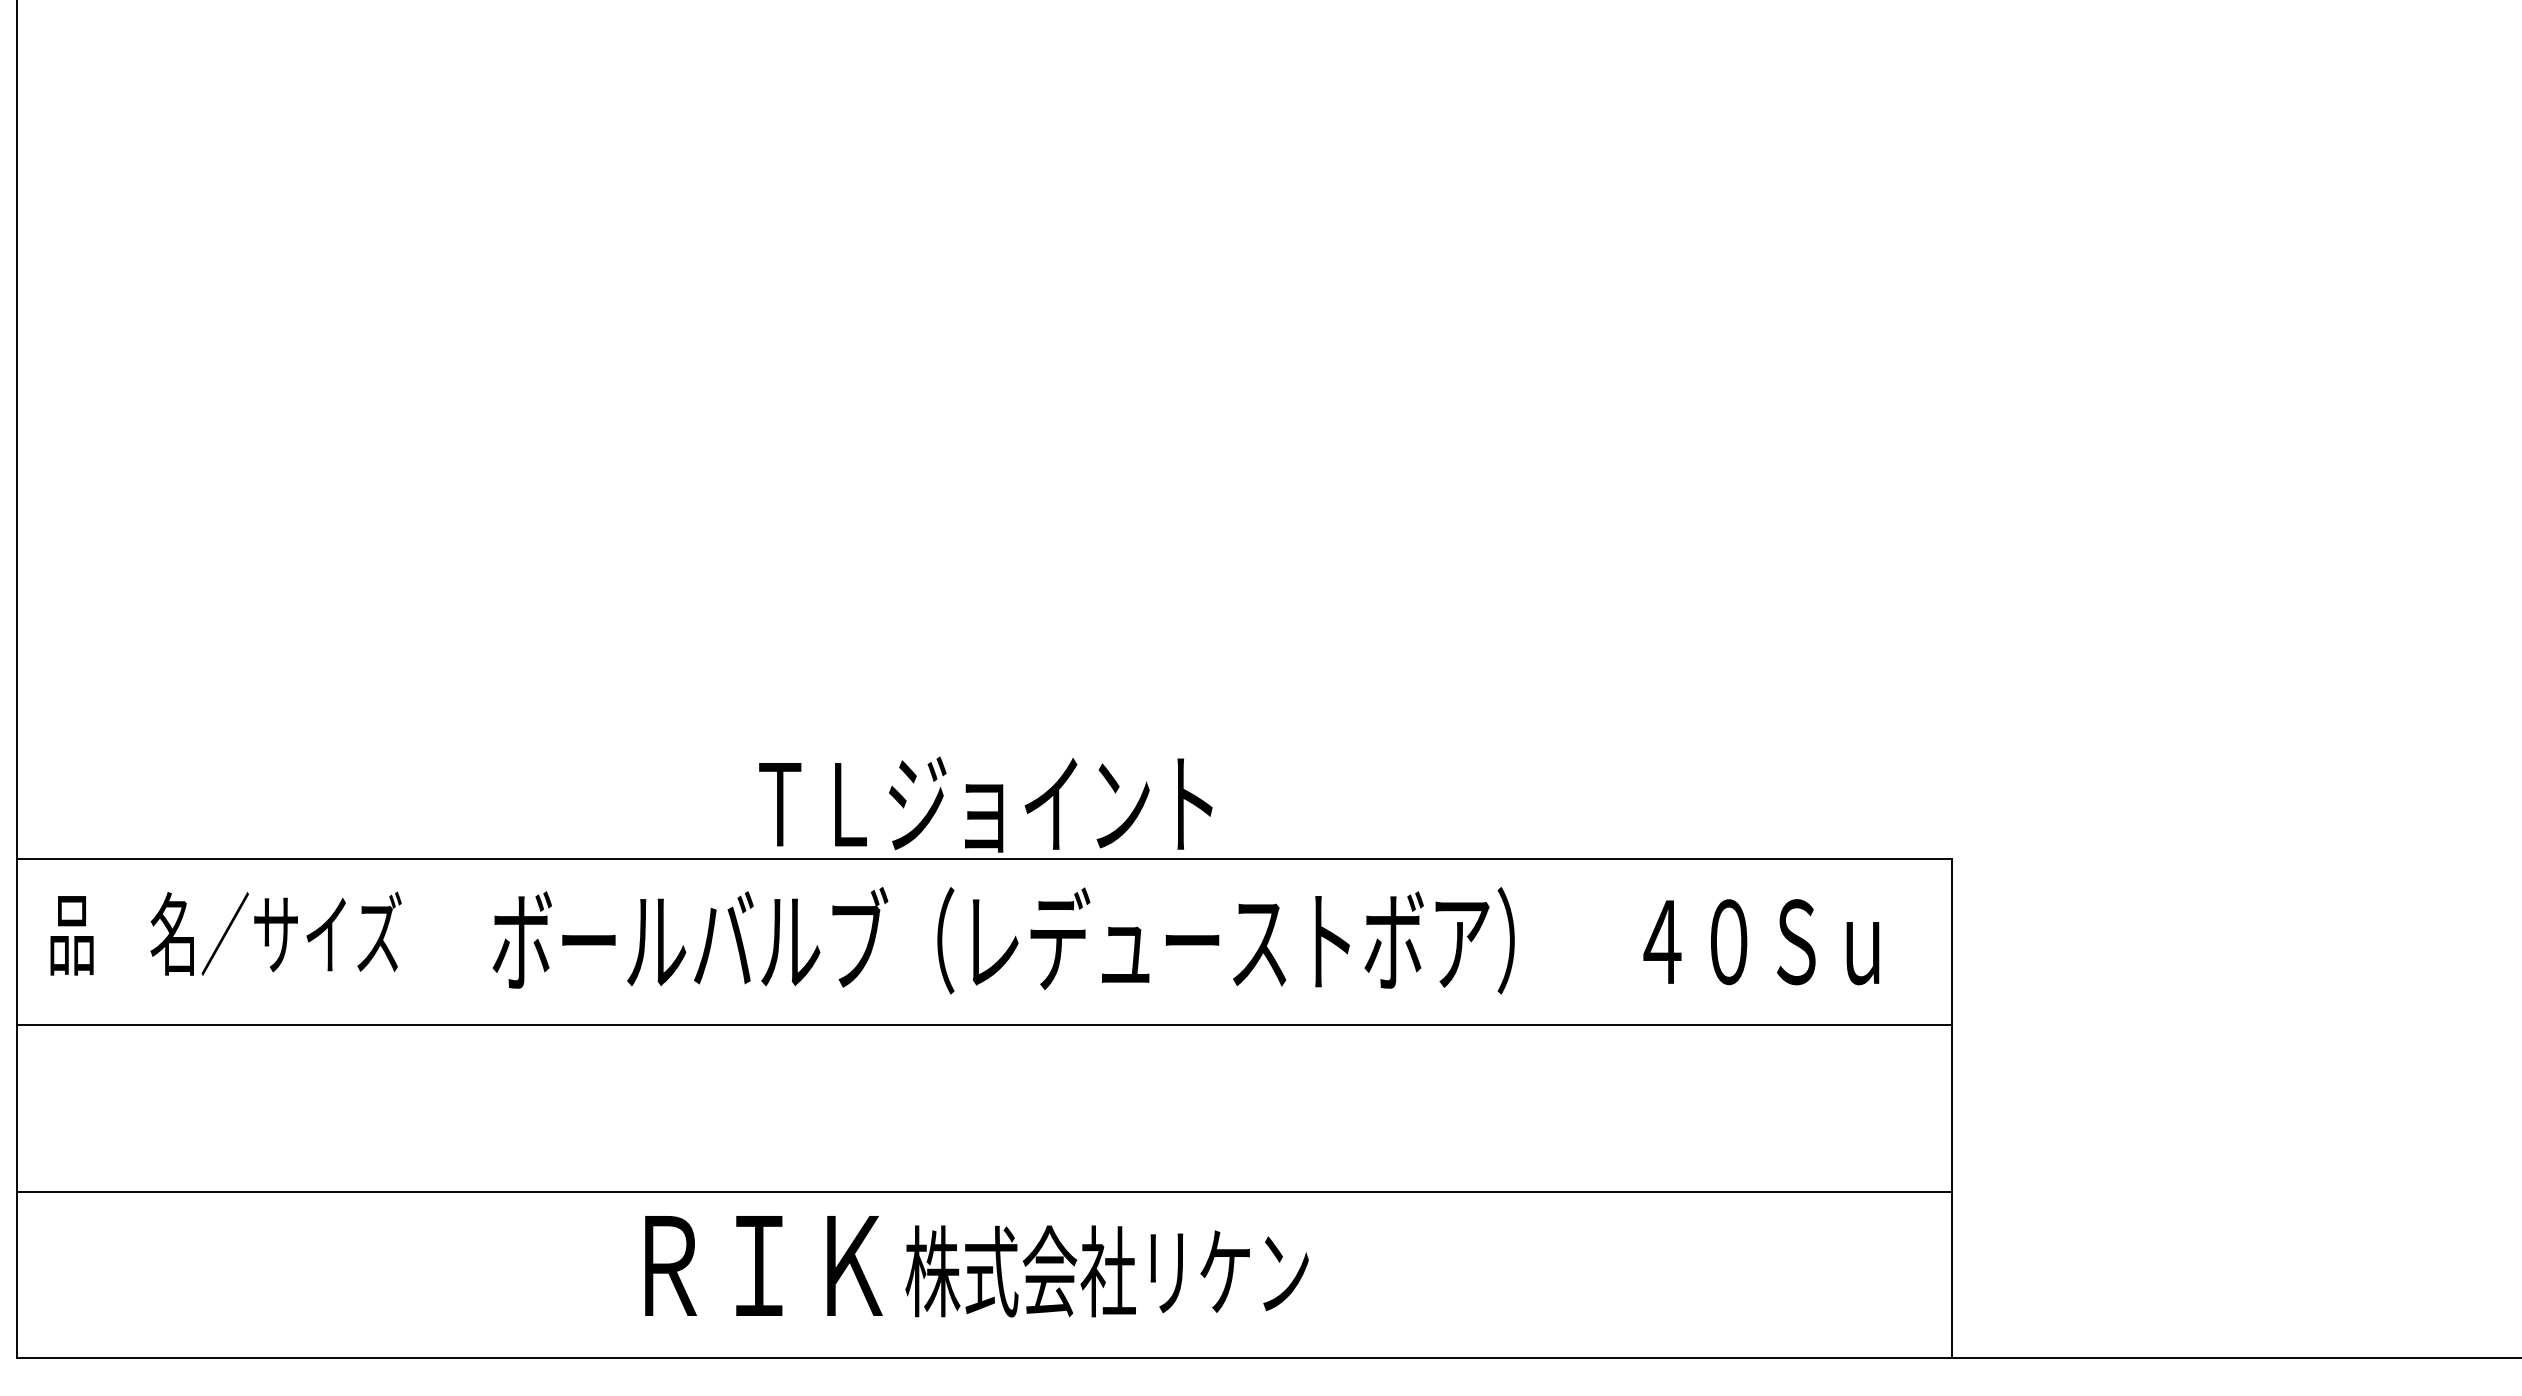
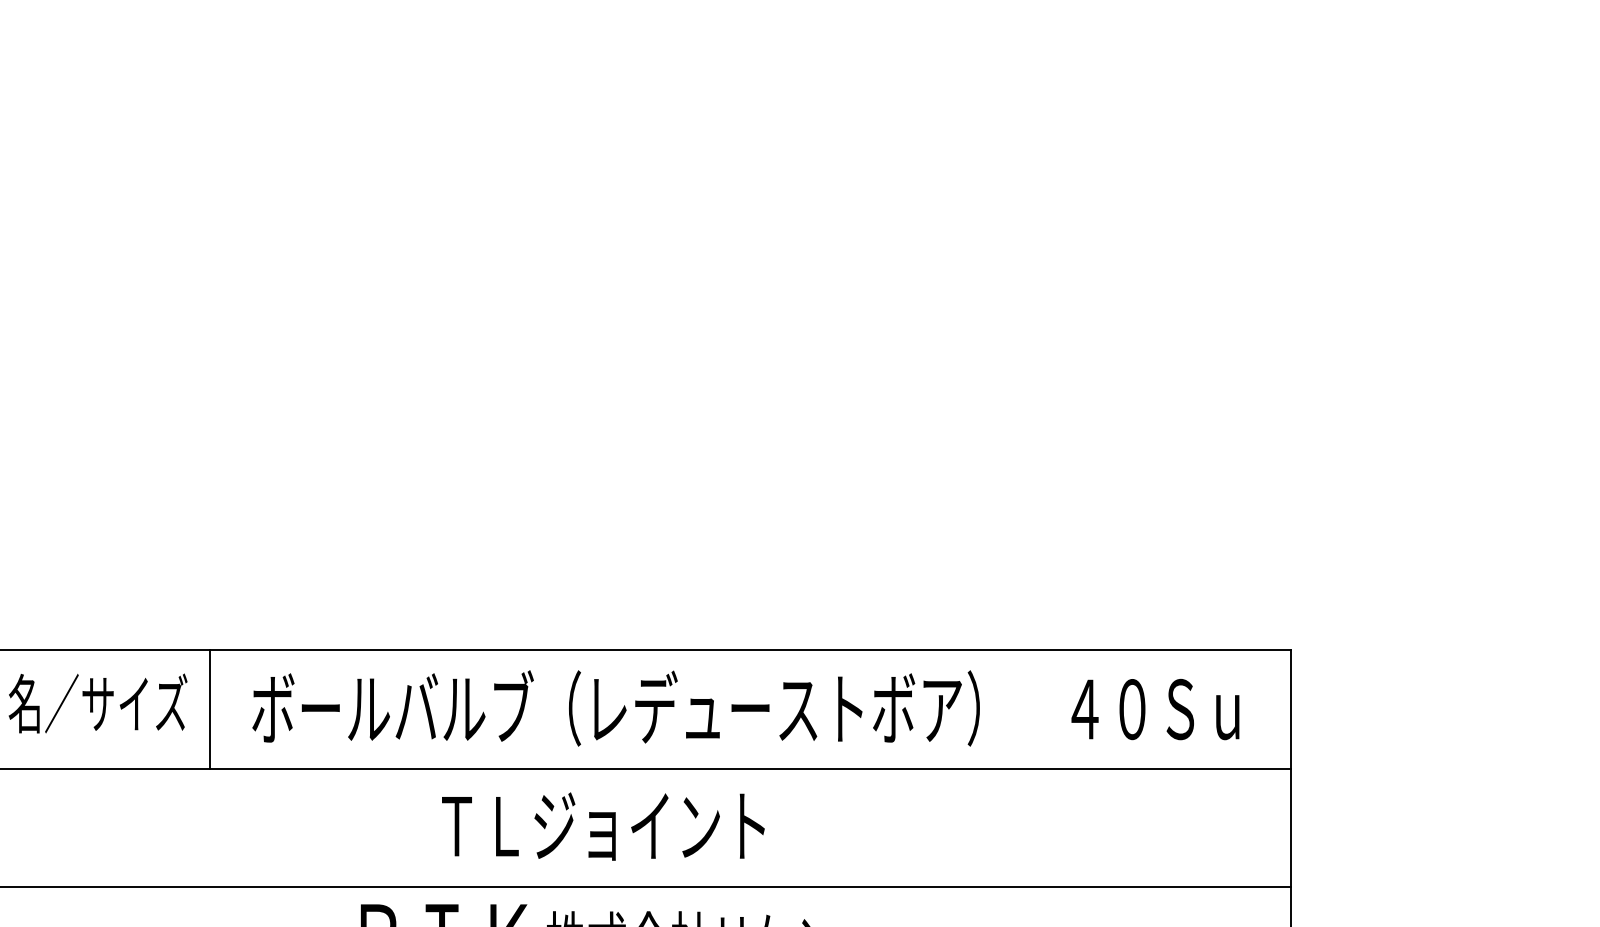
text: (985, 804) -> (603, 826), moved
line: (433, 942) -> (210, 709), added

